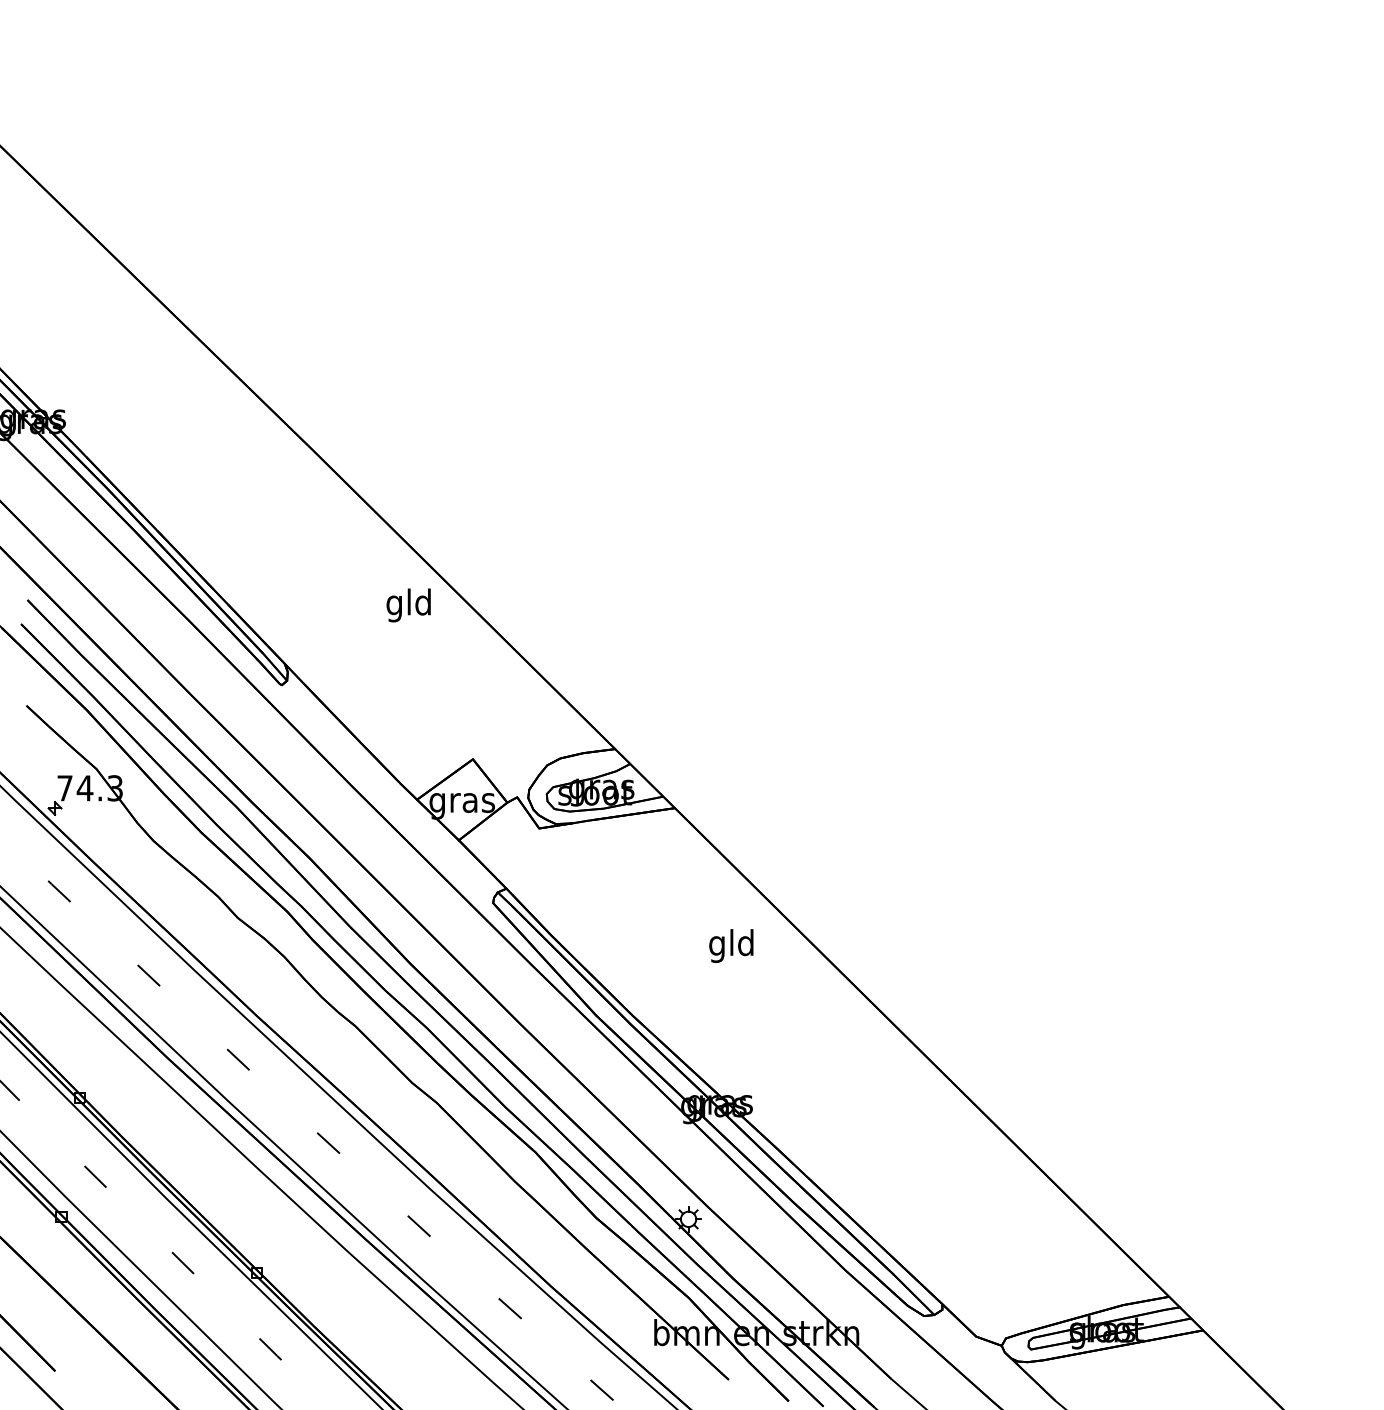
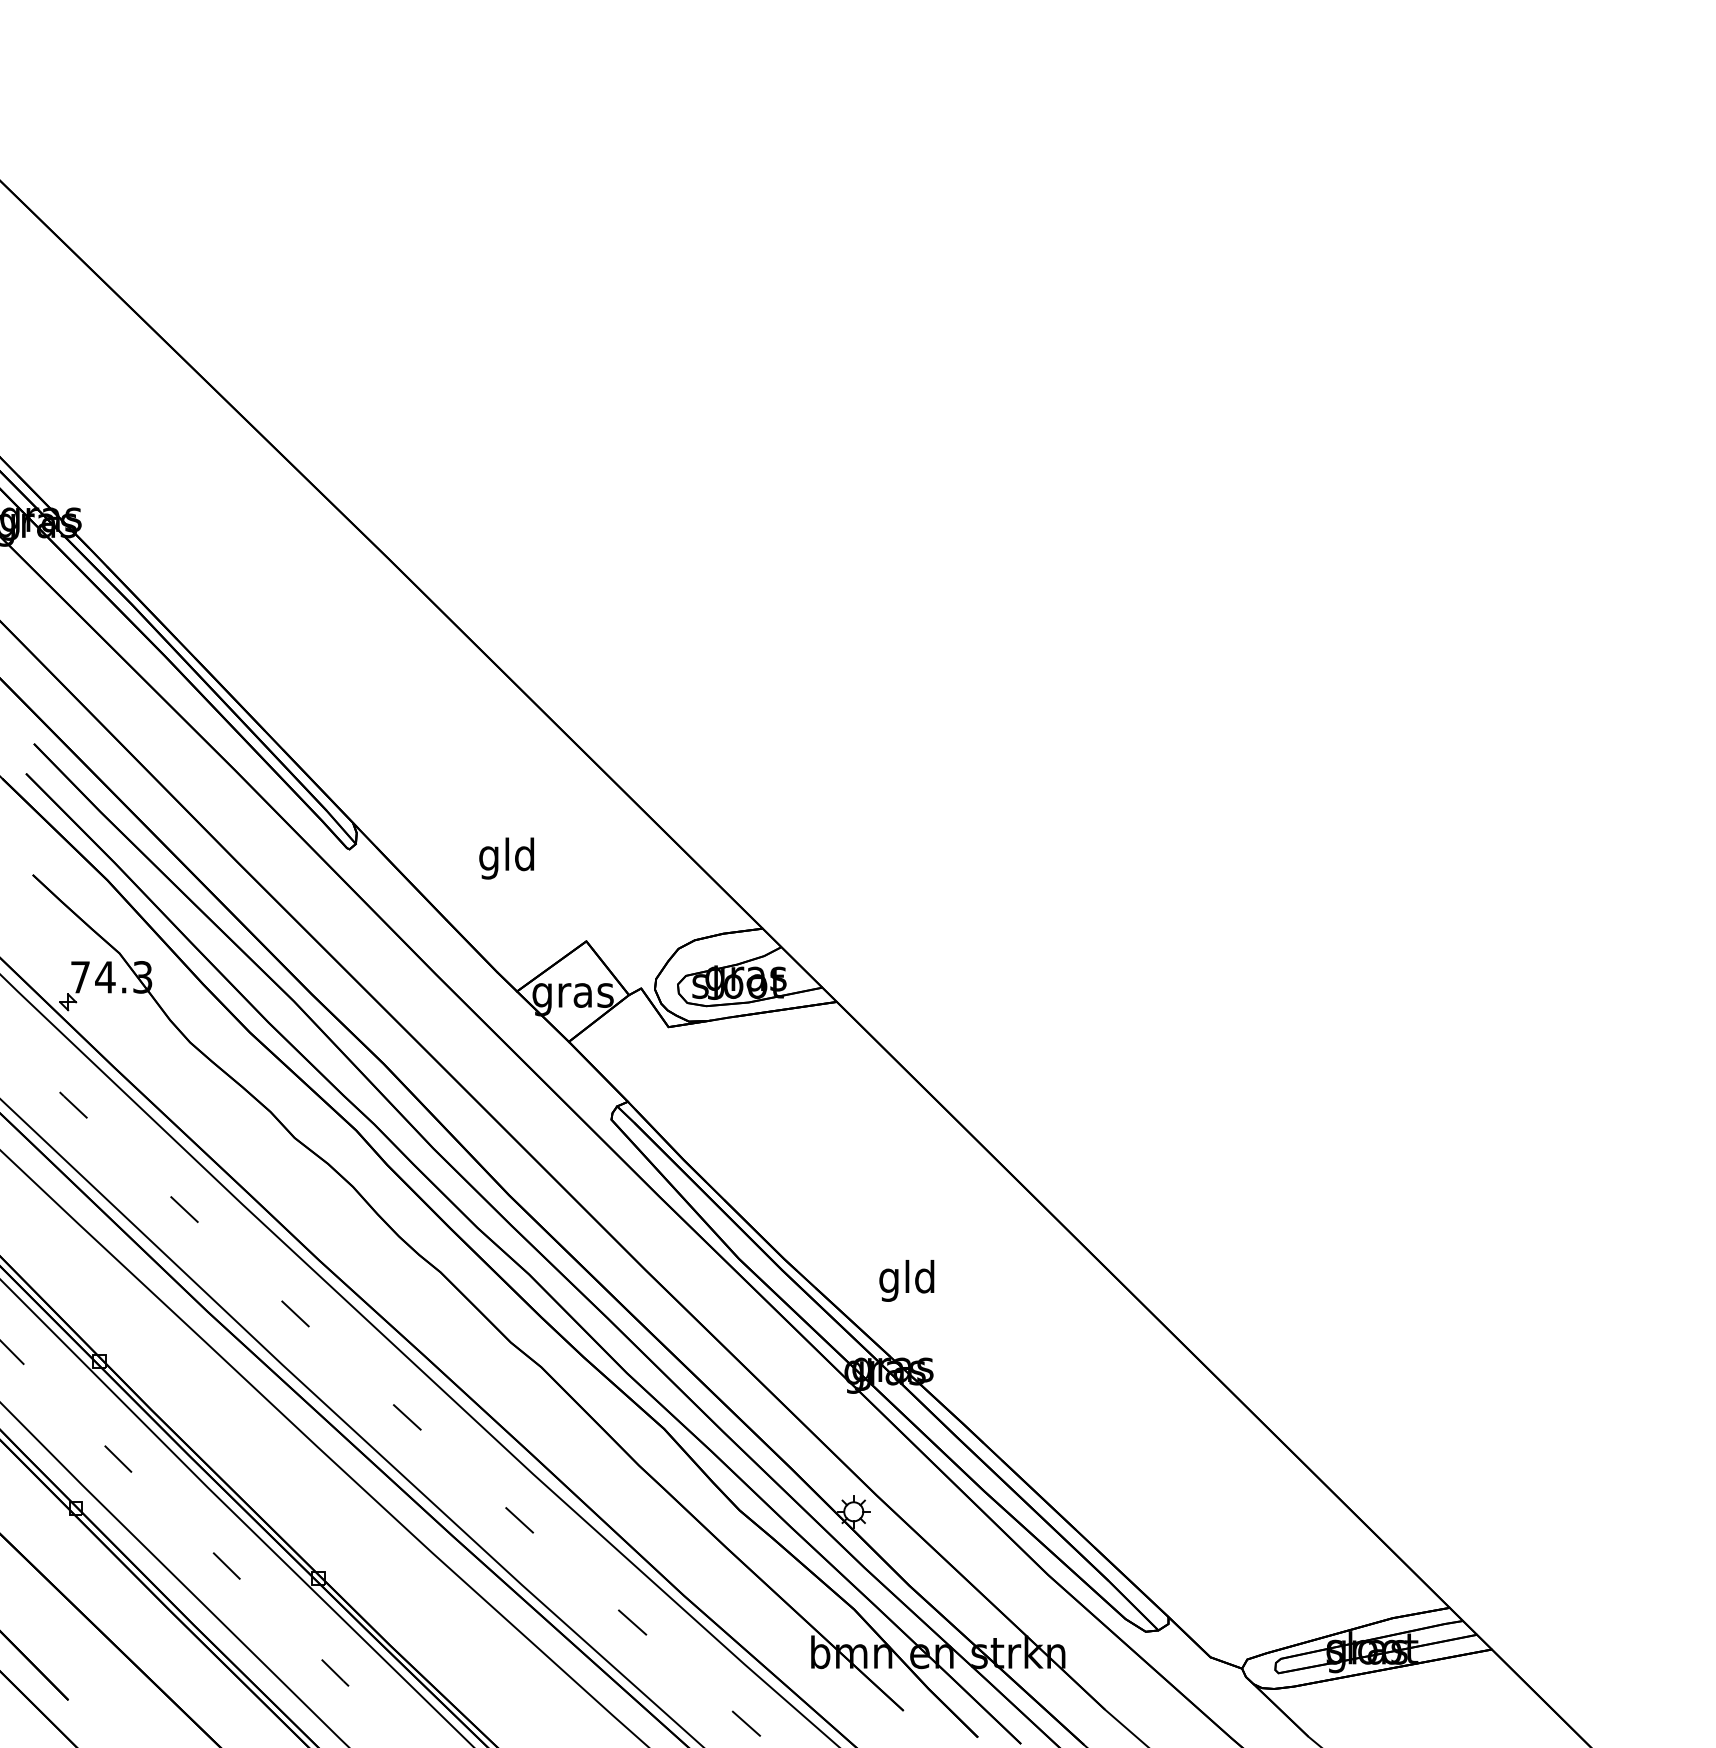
text: (408, 605) -> (506, 858), moved
text: (731, 945) -> (906, 1280), moved

